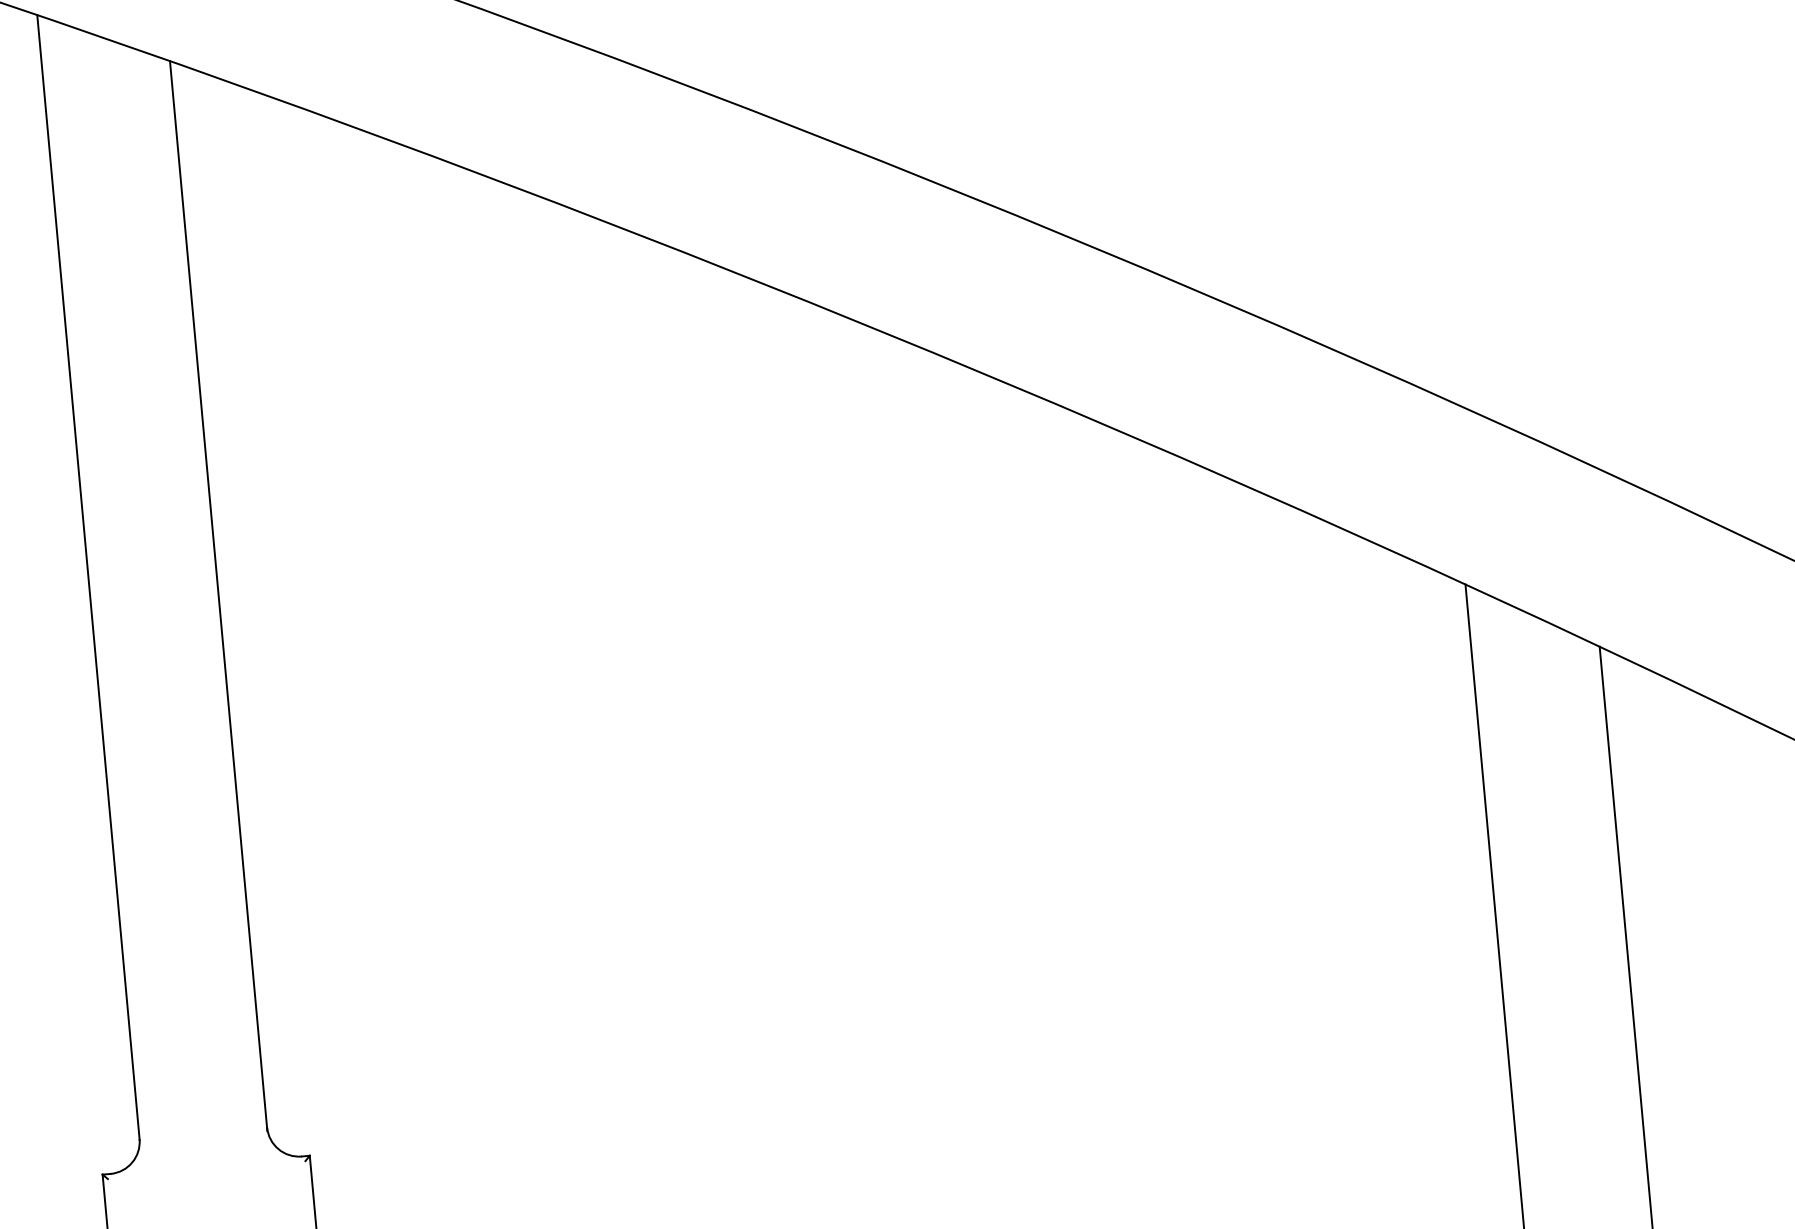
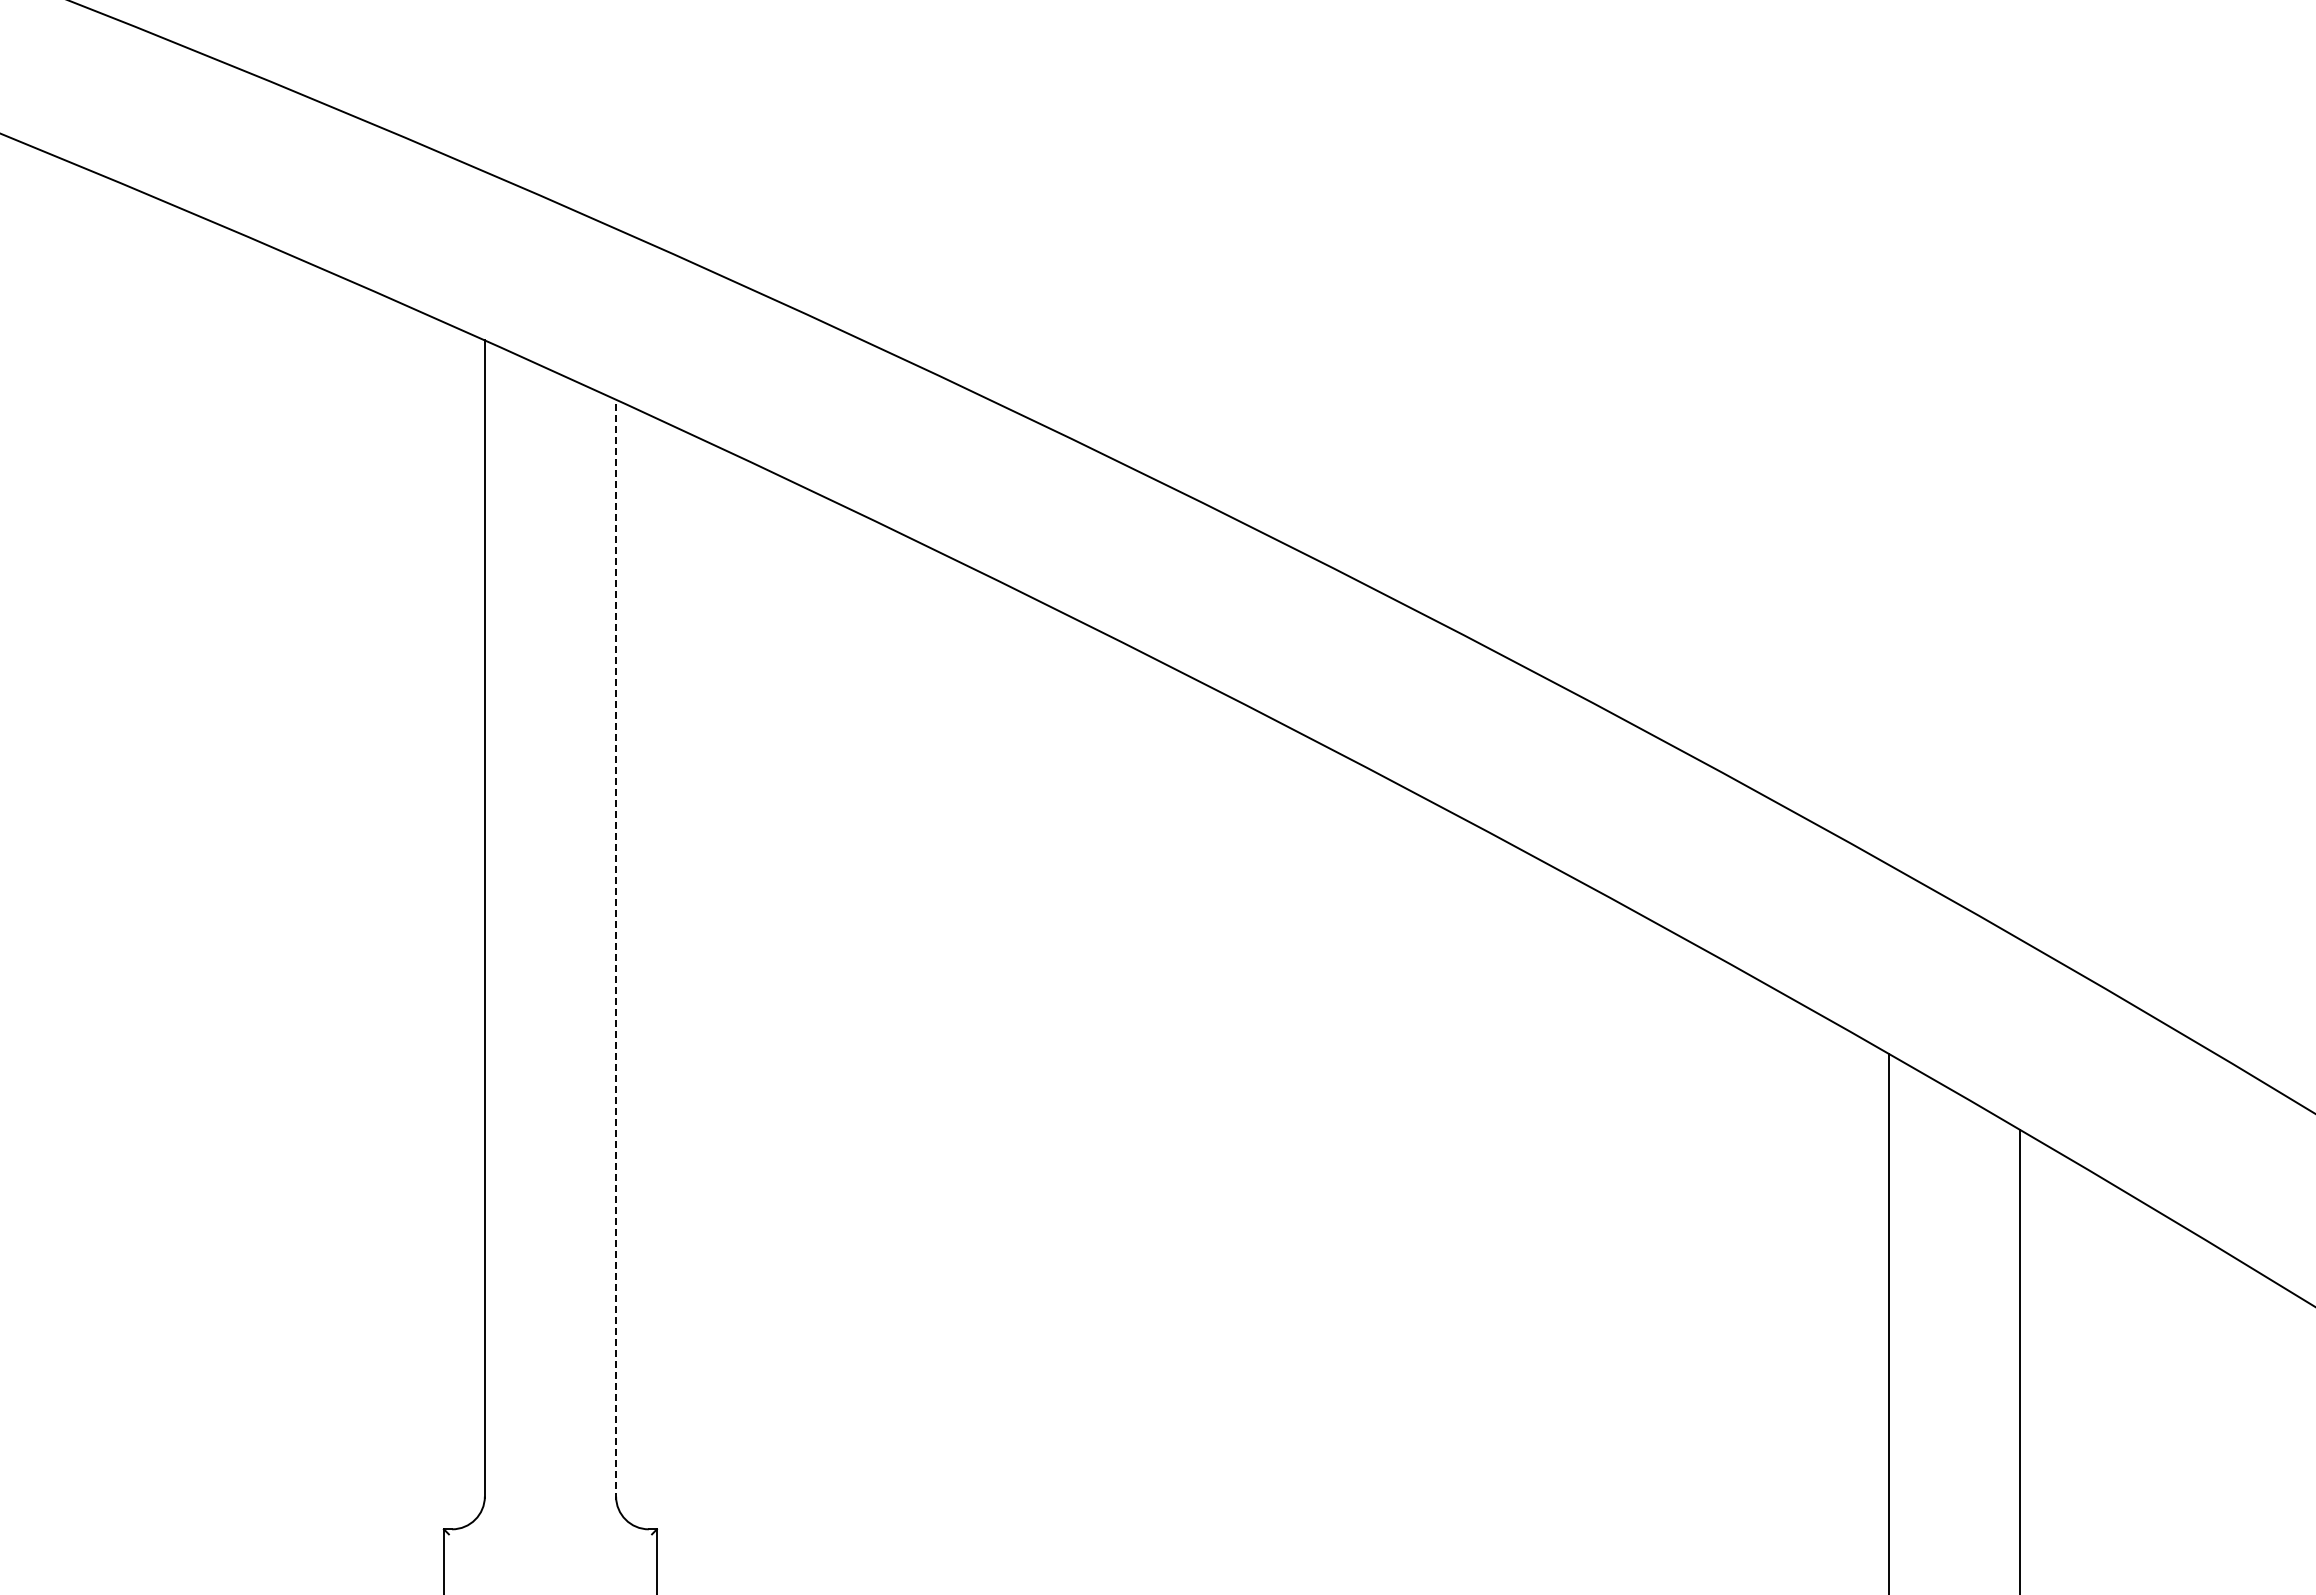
line: (218, 595) -> (615, 949), solid -> dashed

